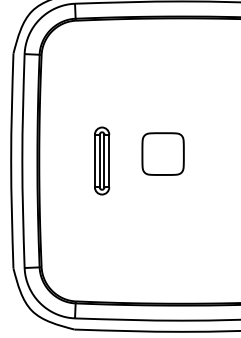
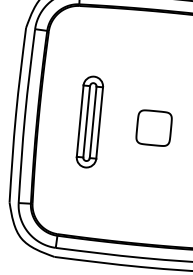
part: (162, 153) -> (153, 127), moved
part: (101, 160) -> (89, 121), size x1.67

